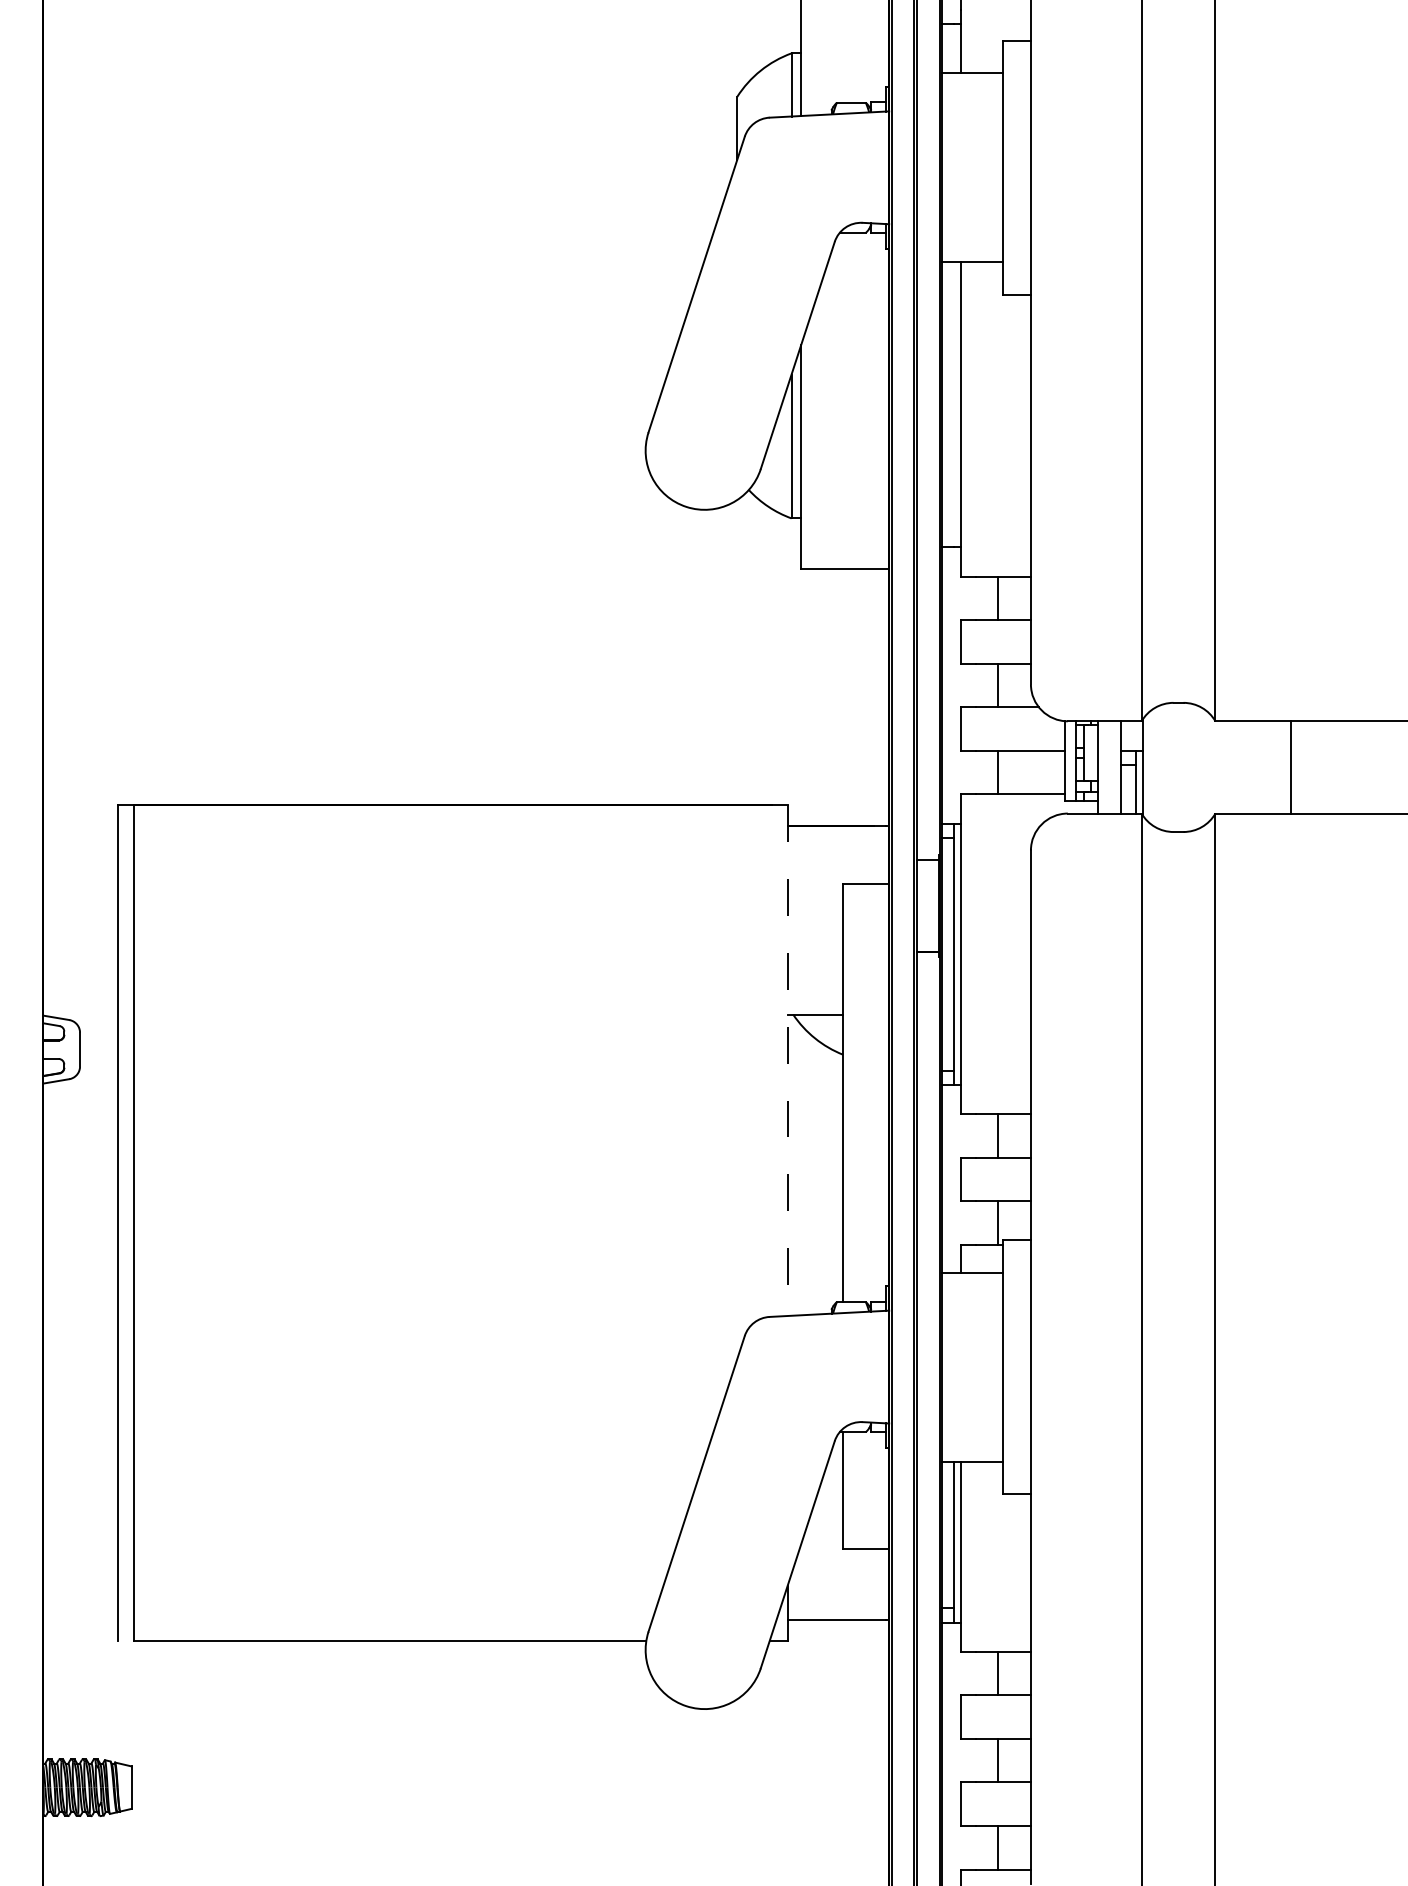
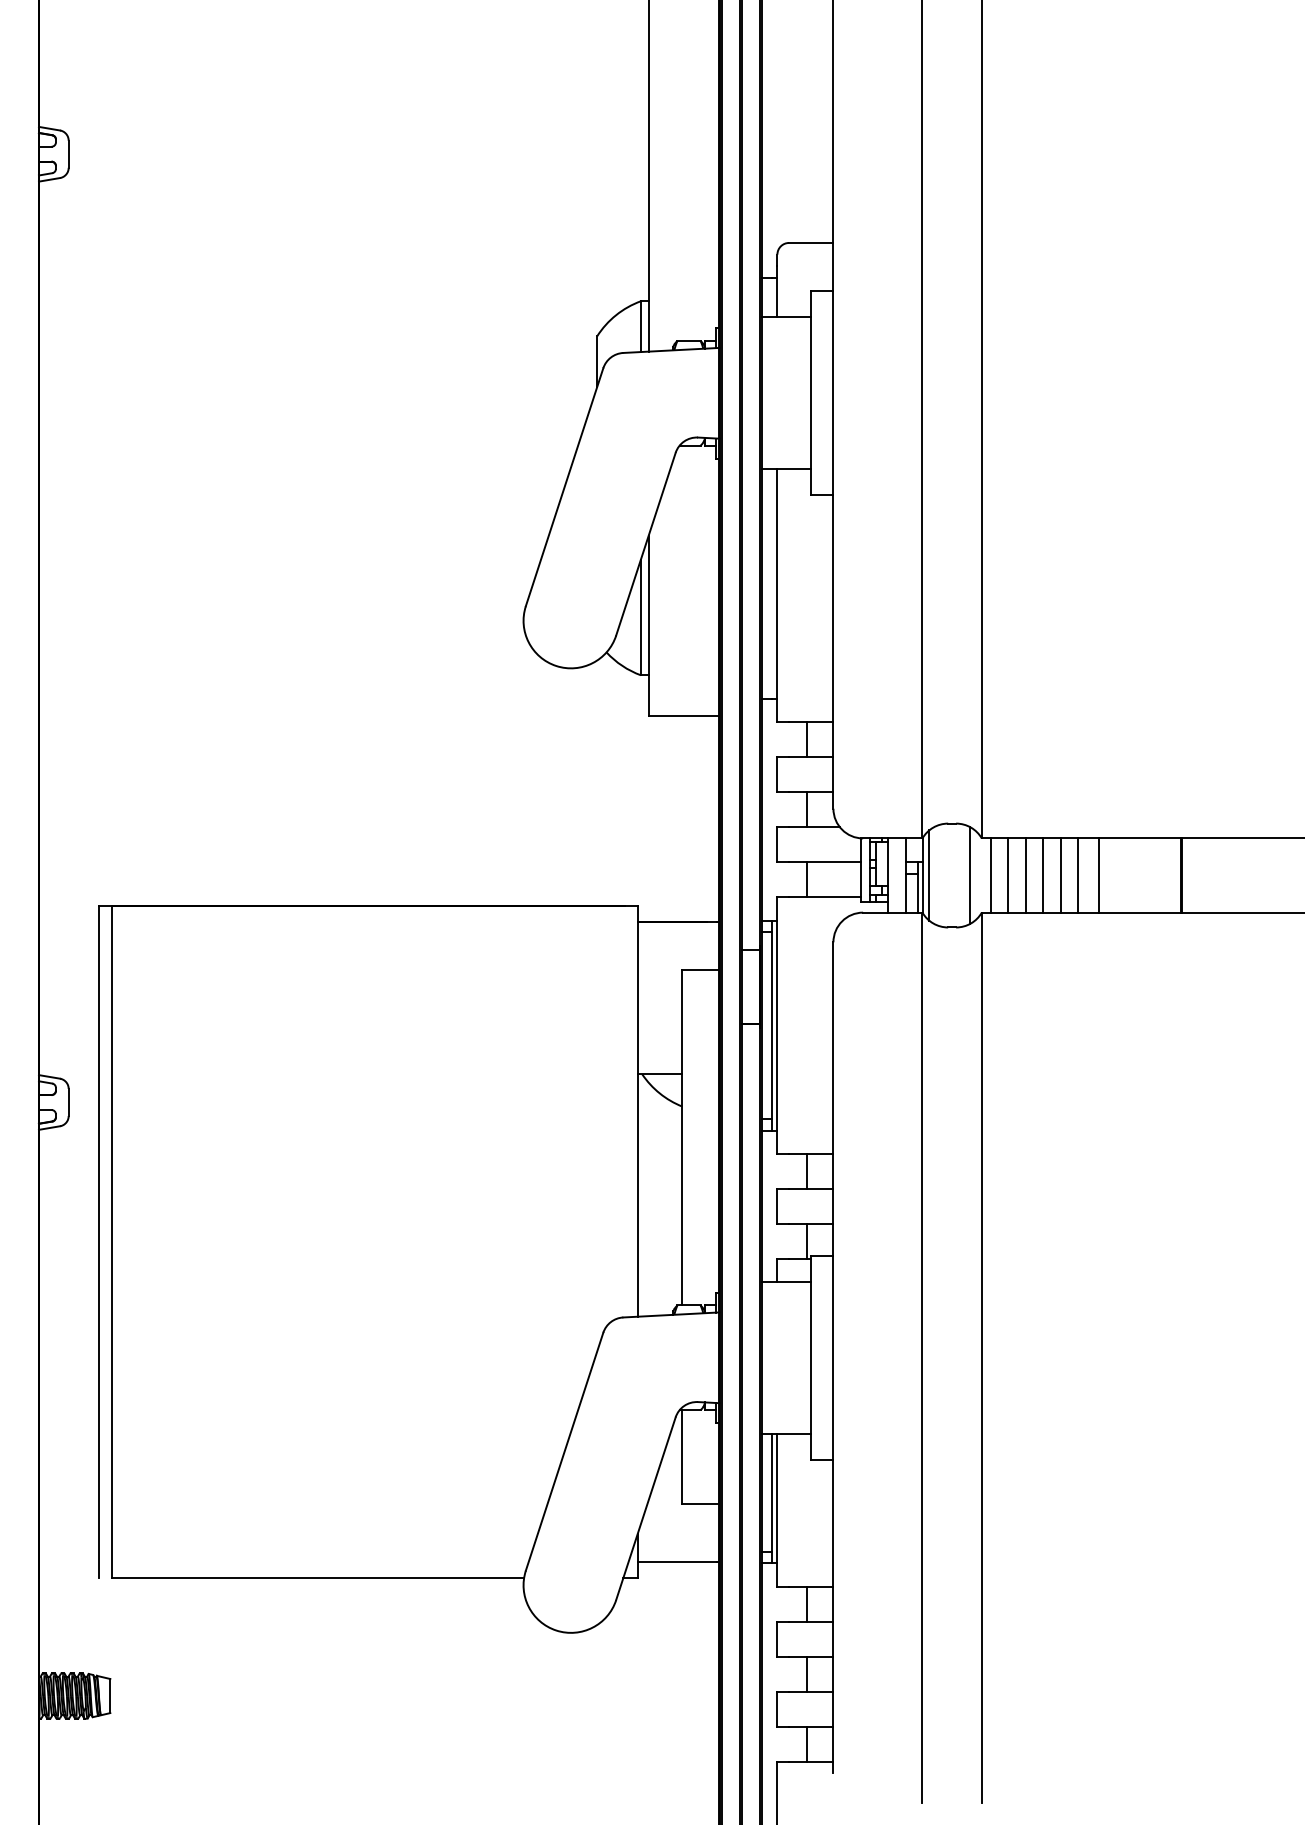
line: (1150, 767) -> (929, 875), added
line: (1201, 767) -> (970, 875), added
line: (1227, 767) -> (991, 875), added
line: (1247, 767) -> (1007, 875), added
line: (1270, 767) -> (1026, 875), added
line: (1314, 767) -> (1061, 875), added
line: (1334, 767) -> (1077, 875), added
line: (1360, 767) -> (1098, 875), added
line: (787, 1060) -> (637, 1111), dashed -> solid

